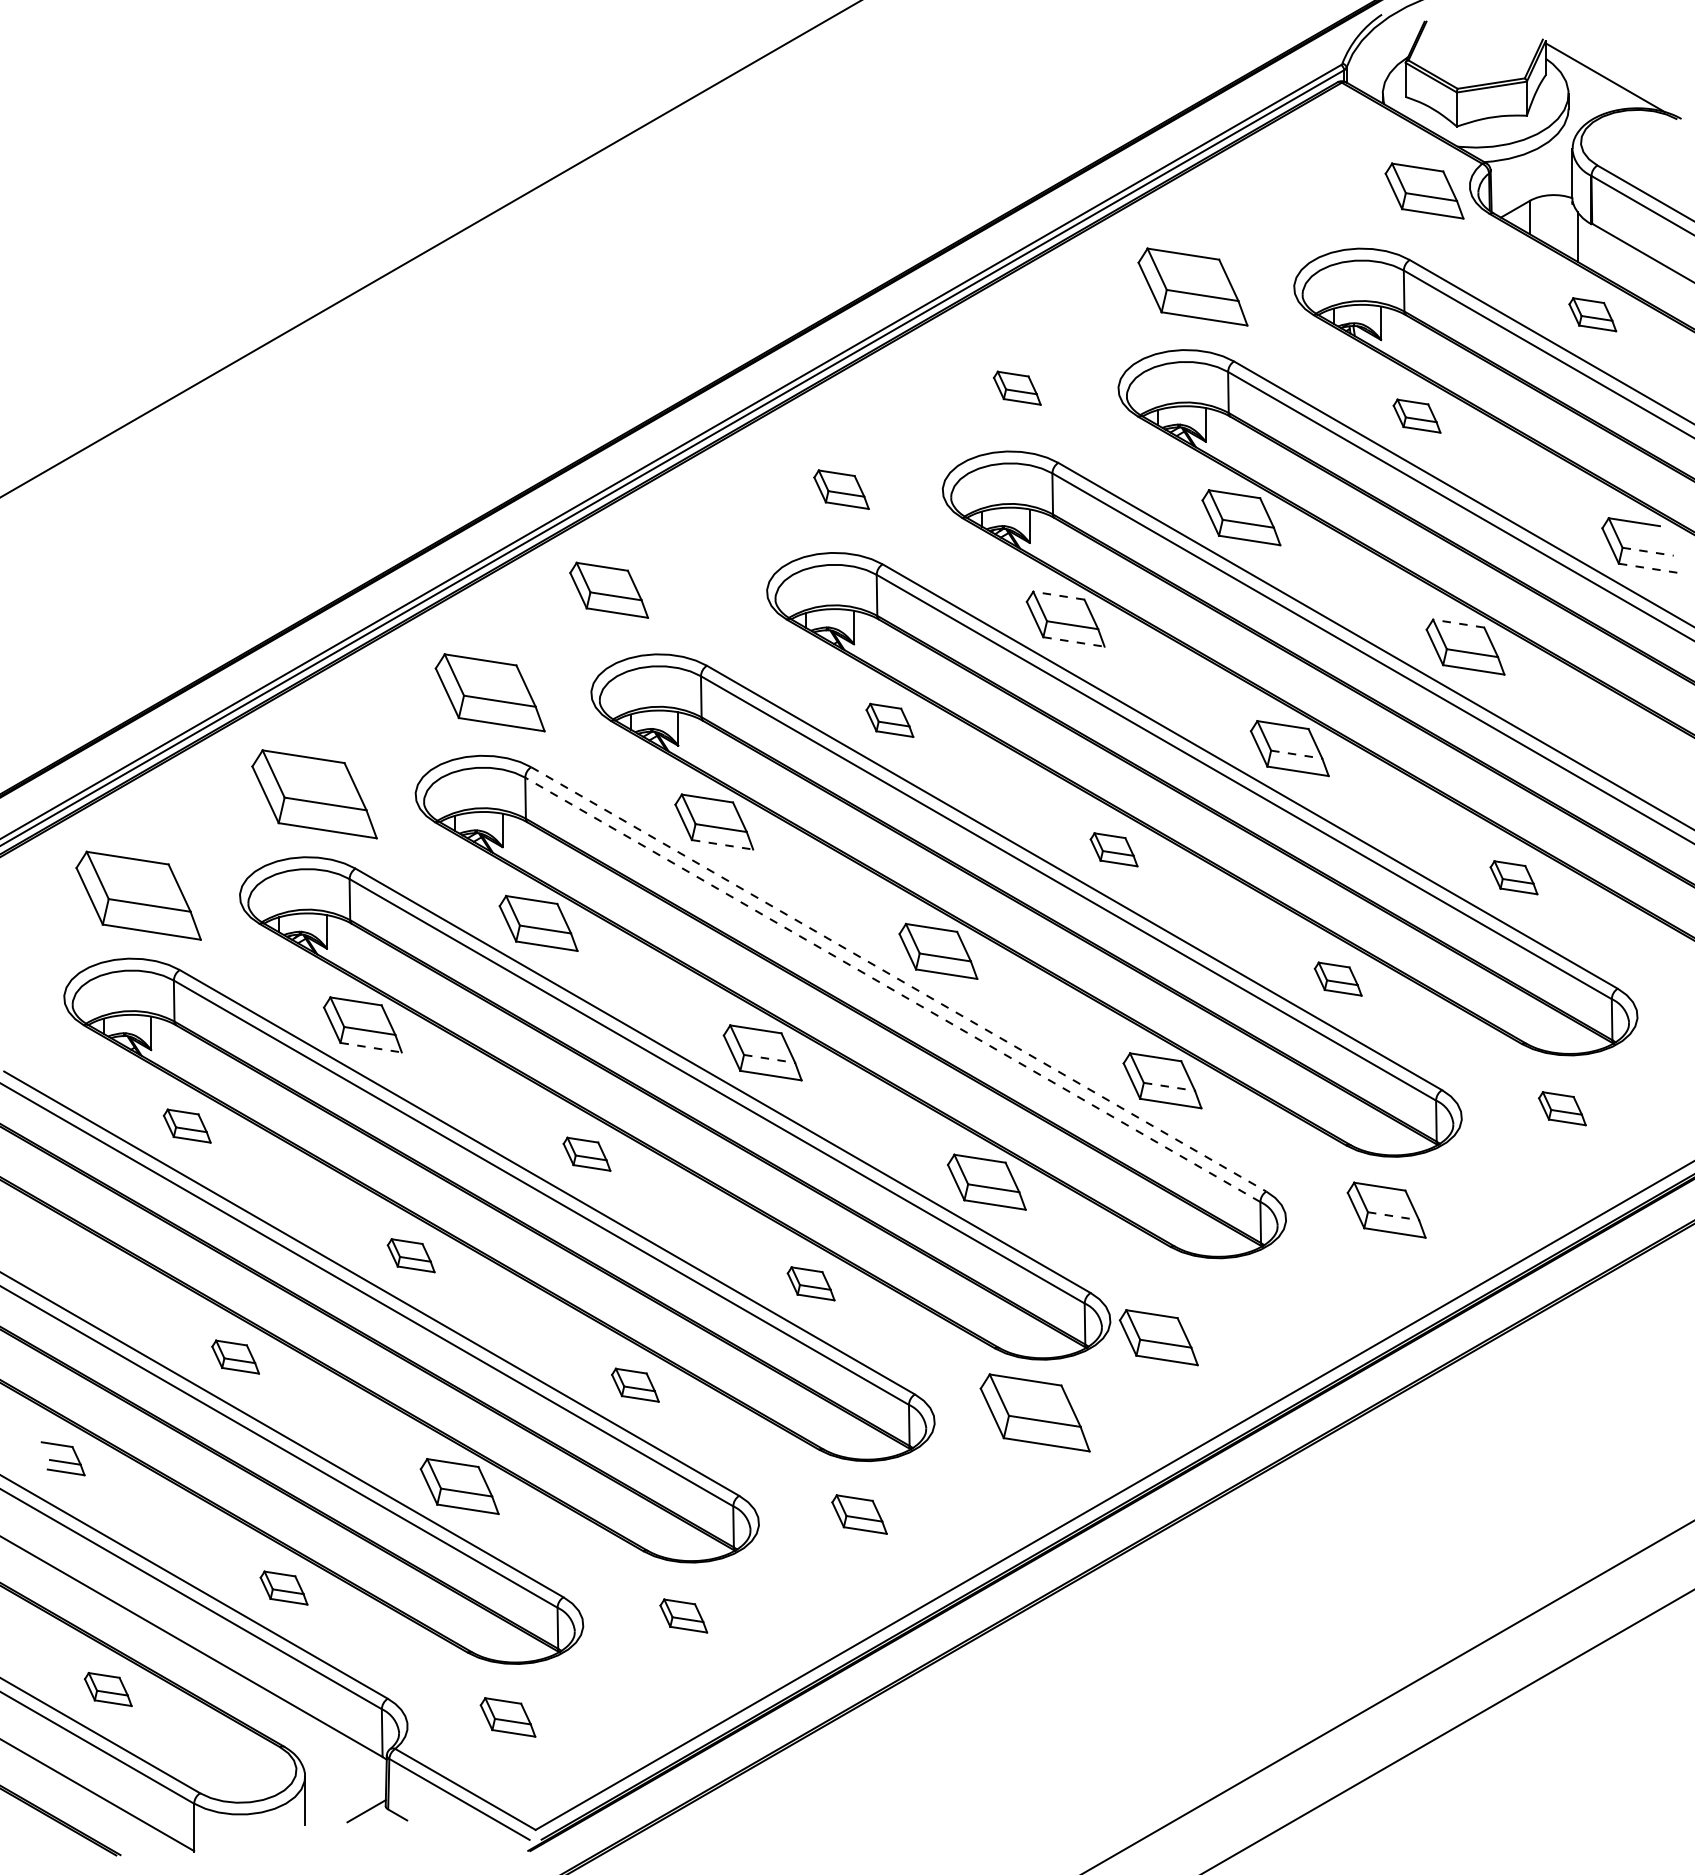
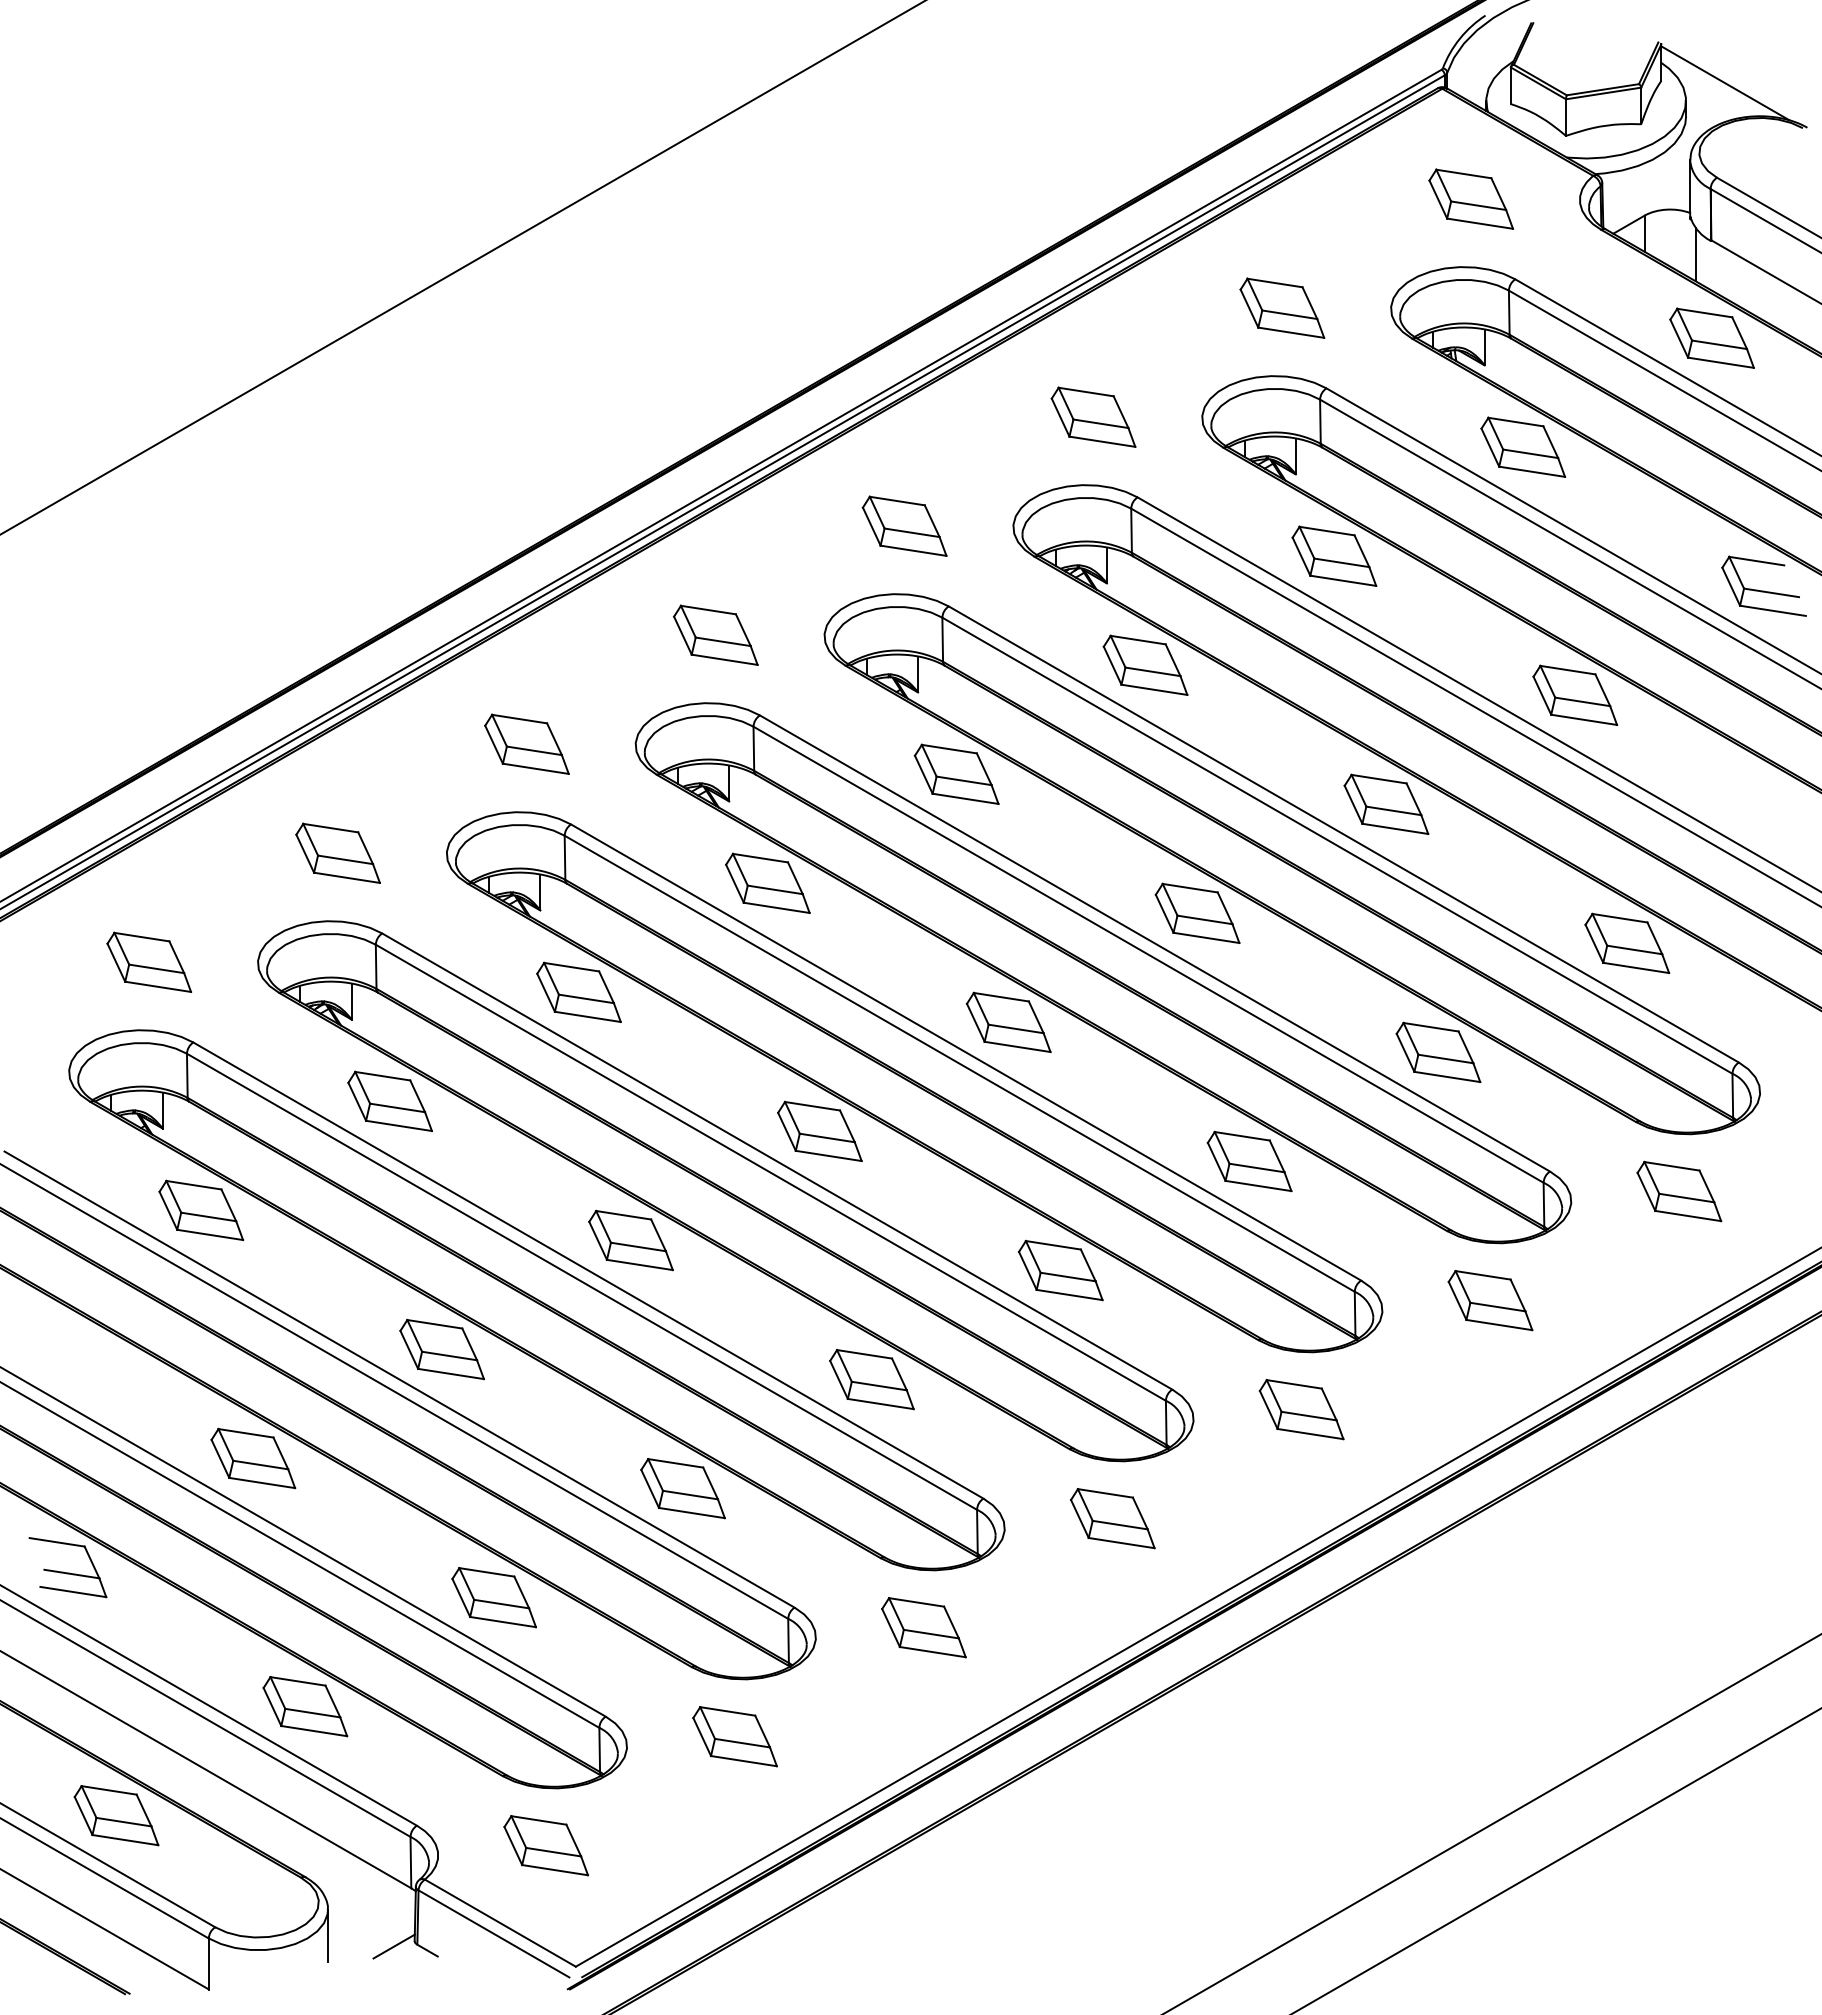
part: (1423, 190) -> (1470, 198), moved
part: (1193, 286) -> (1282, 307), size x0.71
part: (1592, 314) -> (1711, 337), size x1.67
part: (1017, 387) -> (1093, 416), size x1.67
part: (1416, 415) -> (1522, 446), size x1.67
part: (841, 489) -> (904, 525), size x1.43
line: (1648, 551) -> (1771, 592), dashed -> solid
line: (1649, 568) -> (1773, 610), dashed -> solid
part: (608, 589) -> (715, 634), moved
line: (1059, 596) -> (1138, 640), dashed -> solid
line: (1458, 623) -> (1567, 670), dashed -> solid
line: (1074, 641) -> (1154, 689), dashed -> solid
part: (489, 691) -> (526, 743), size x0.71
part: (889, 719) -> (956, 773), size x1.67
line: (1296, 754) -> (1393, 810), dashed -> solid
part: (313, 793) -> (337, 852), size x0.62
line: (723, 844) -> (777, 907), dashed -> solid
part: (1114, 849) -> (1197, 912), size x1.67
part: (1514, 877) -> (1627, 942), size x1.67
part: (139, 894) -> (149, 961), size x0.62
part: (1338, 978) -> (1438, 1051), size x1.67
line: (899, 979) -> (966, 1052), dashed -> solid
line: (892, 989) -> (959, 1063), dashed -> solid
line: (371, 1047) -> (399, 1125), dashed -> solid
line: (769, 1058) -> (827, 1137), dashed -> solid
line: (1169, 1087) -> (1257, 1168), dashed -> solid
part: (1562, 1108) -> (1679, 1191), size x1.67
part: (187, 1125) -> (201, 1209), size x1.67
part: (586, 1154) -> (630, 1240), size x1.67
line: (1393, 1216) -> (1497, 1307), dashed -> solid
part: (410, 1255) -> (441, 1349), size x1.67
part: (810, 1283) -> (871, 1379), size x1.67
part: (1158, 1337) -> (1301, 1409), moved
part: (235, 1357) -> (253, 1458), size x1.67
part: (634, 1385) -> (682, 1488), size x1.67
part: (1034, 1412) -> (1112, 1518), size x0.71
part: (62, 1458) -> (67, 1567), size x1.67
part: (859, 1514) -> (923, 1627), size x1.43
part: (284, 1587) -> (305, 1706), size x1.67
part: (683, 1615) -> (734, 1736), size x1.67
part: (108, 1689) -> (116, 1815), size x1.67
part: (507, 1717) -> (545, 1845), size x1.43

